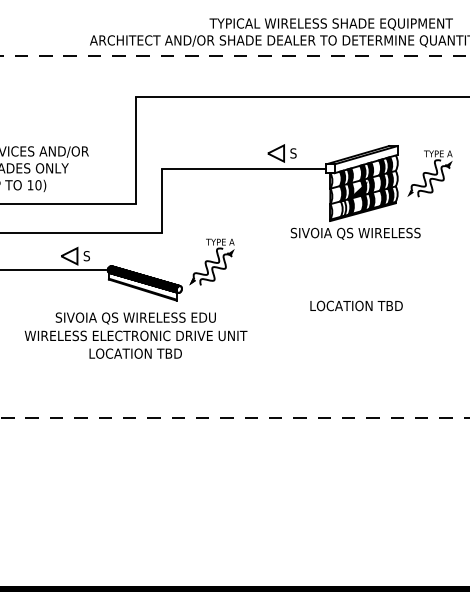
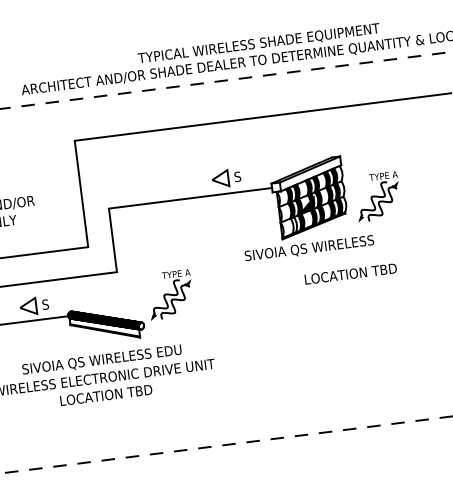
part: (429, 173) -> (377, 196), moved
text: (356, 305) -> (350, 273), moved

